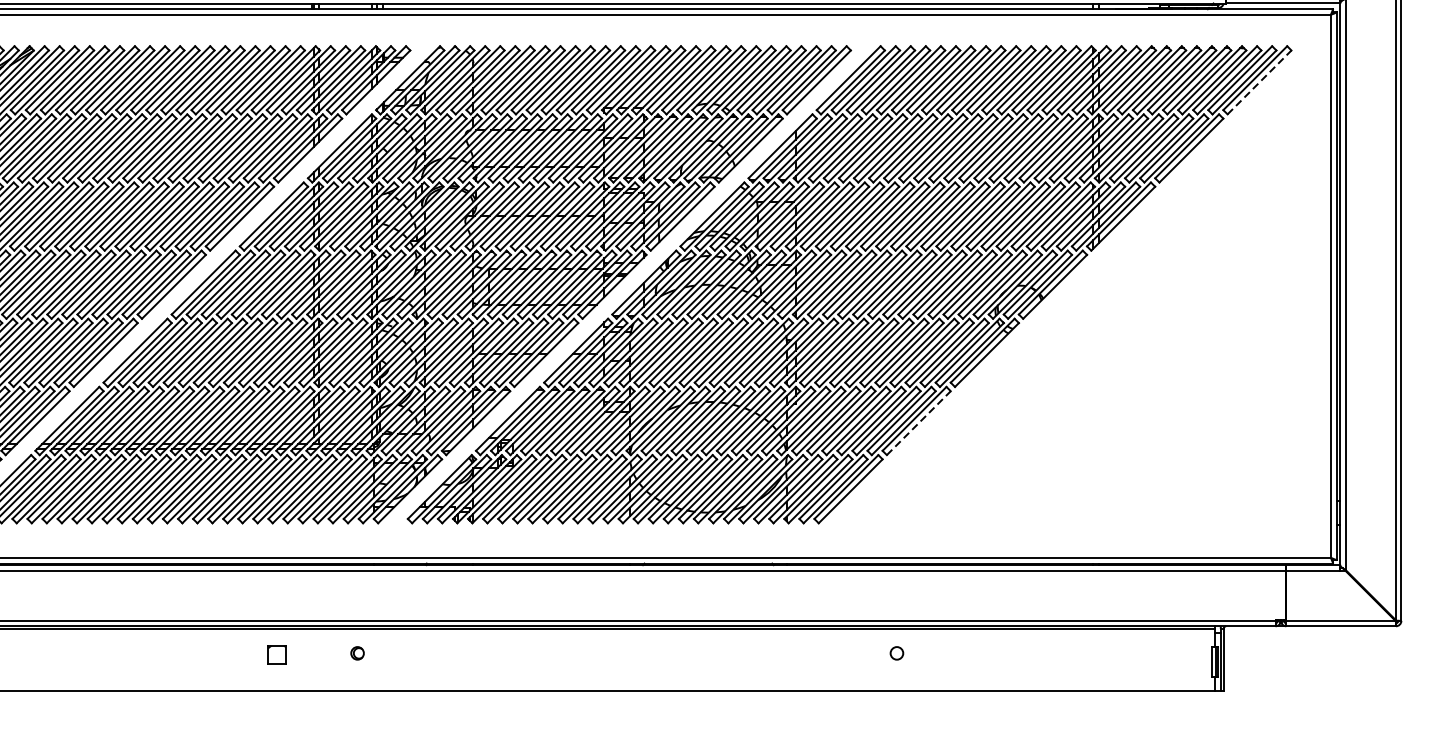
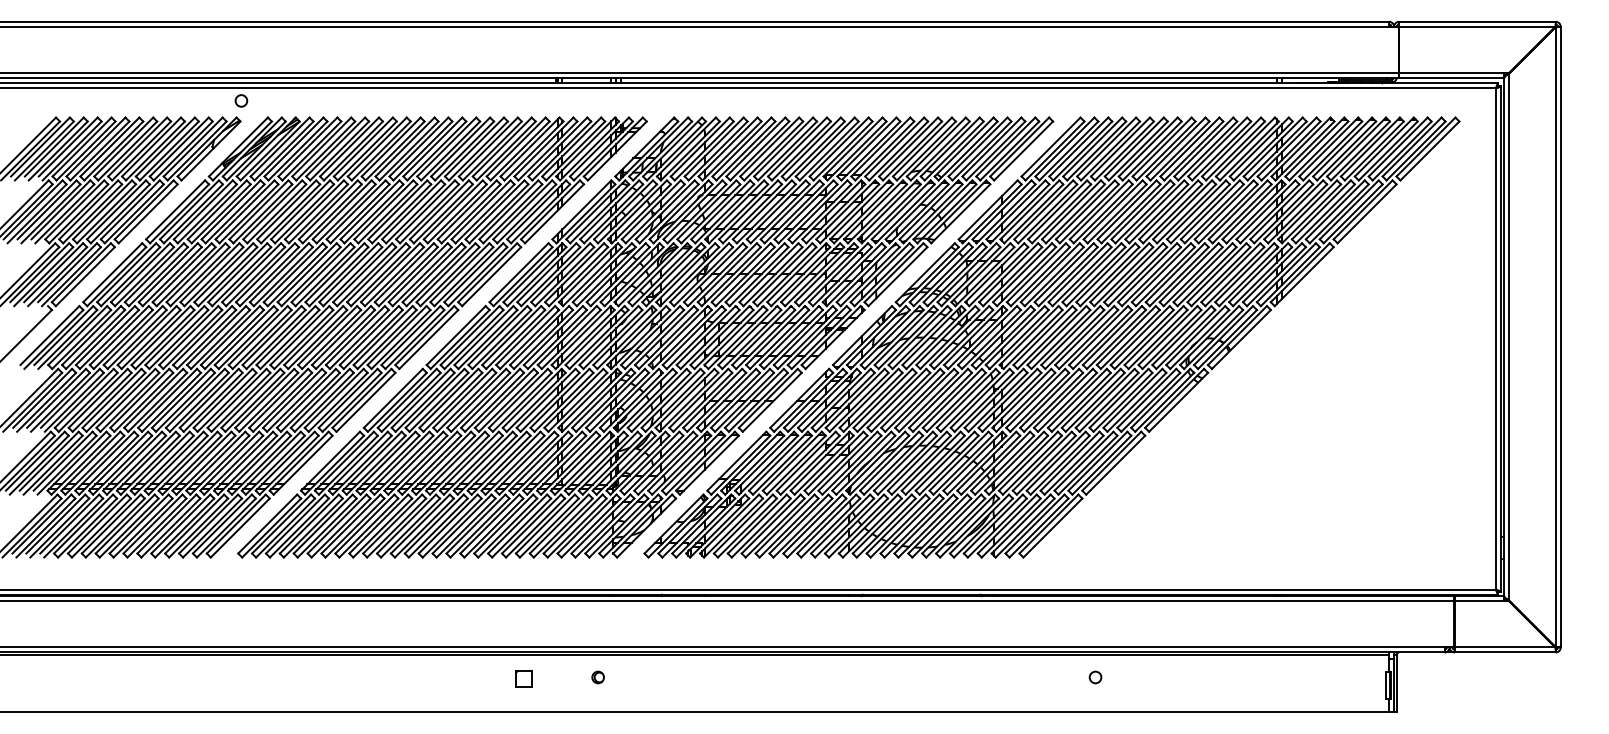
line: (1259, 81) -> (1429, 150), dashed -> solid
line: (918, 423) -> (1115, 465), dashed -> solid

